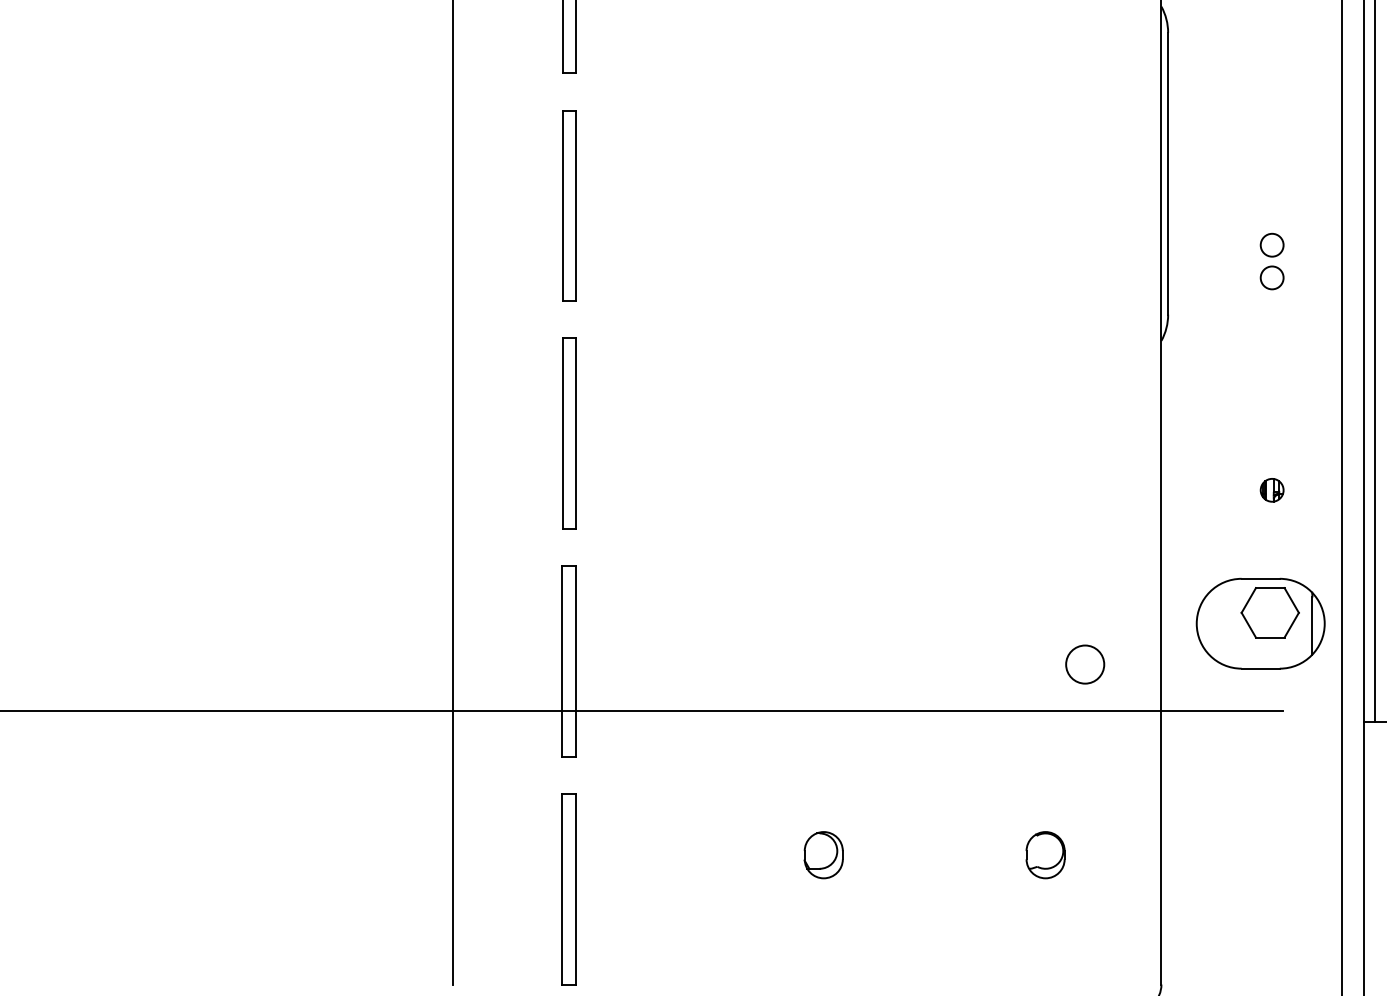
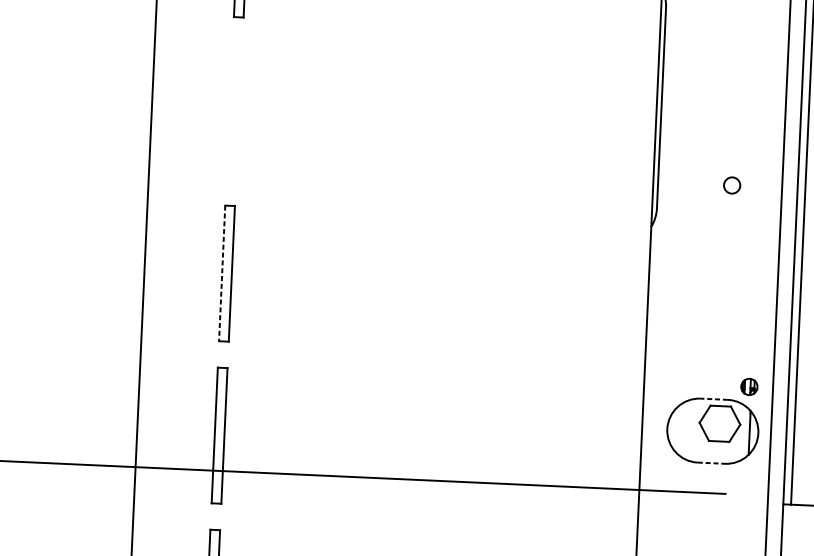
part: (569, 205) -> (234, 111), removed
circle: (1271, 244) -> (732, 161), removed
line: (562, 434) -> (222, 274), solid -> dashed
part: (1271, 490) -> (748, 387), moved
line: (1260, 578) -> (714, 399), solid -> dashed
circle: (1085, 664) -> (586, 454), removed
line: (1261, 668) -> (711, 463), solid -> dashed

